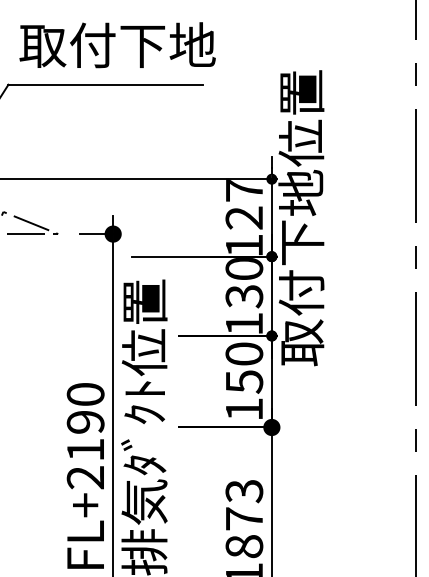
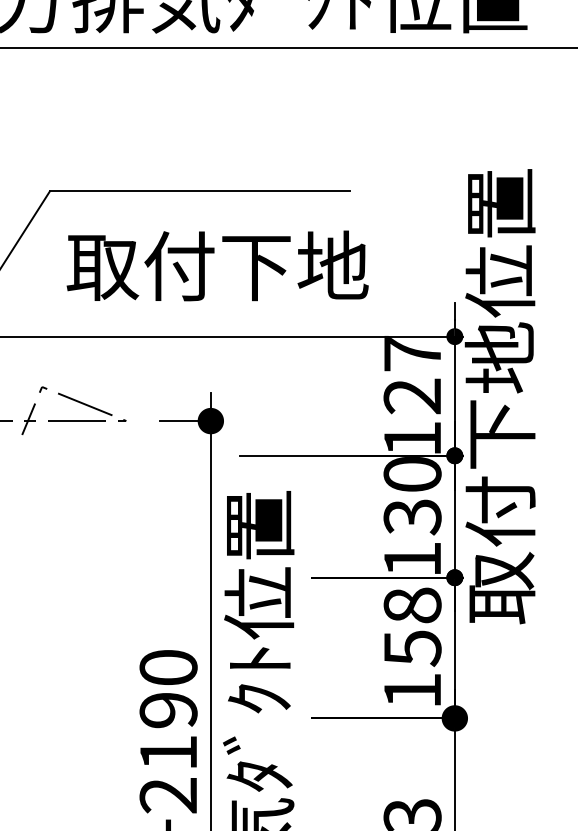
text: (117, 45) -> (217, 266), moved
text: (244, 353) -> (412, 604), 150 -> 158

